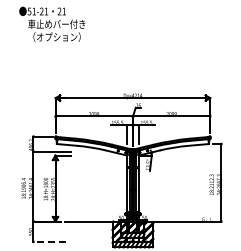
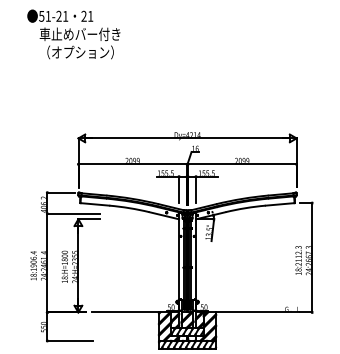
line: (49, 241) -> (69, 340), dashed -> solid

